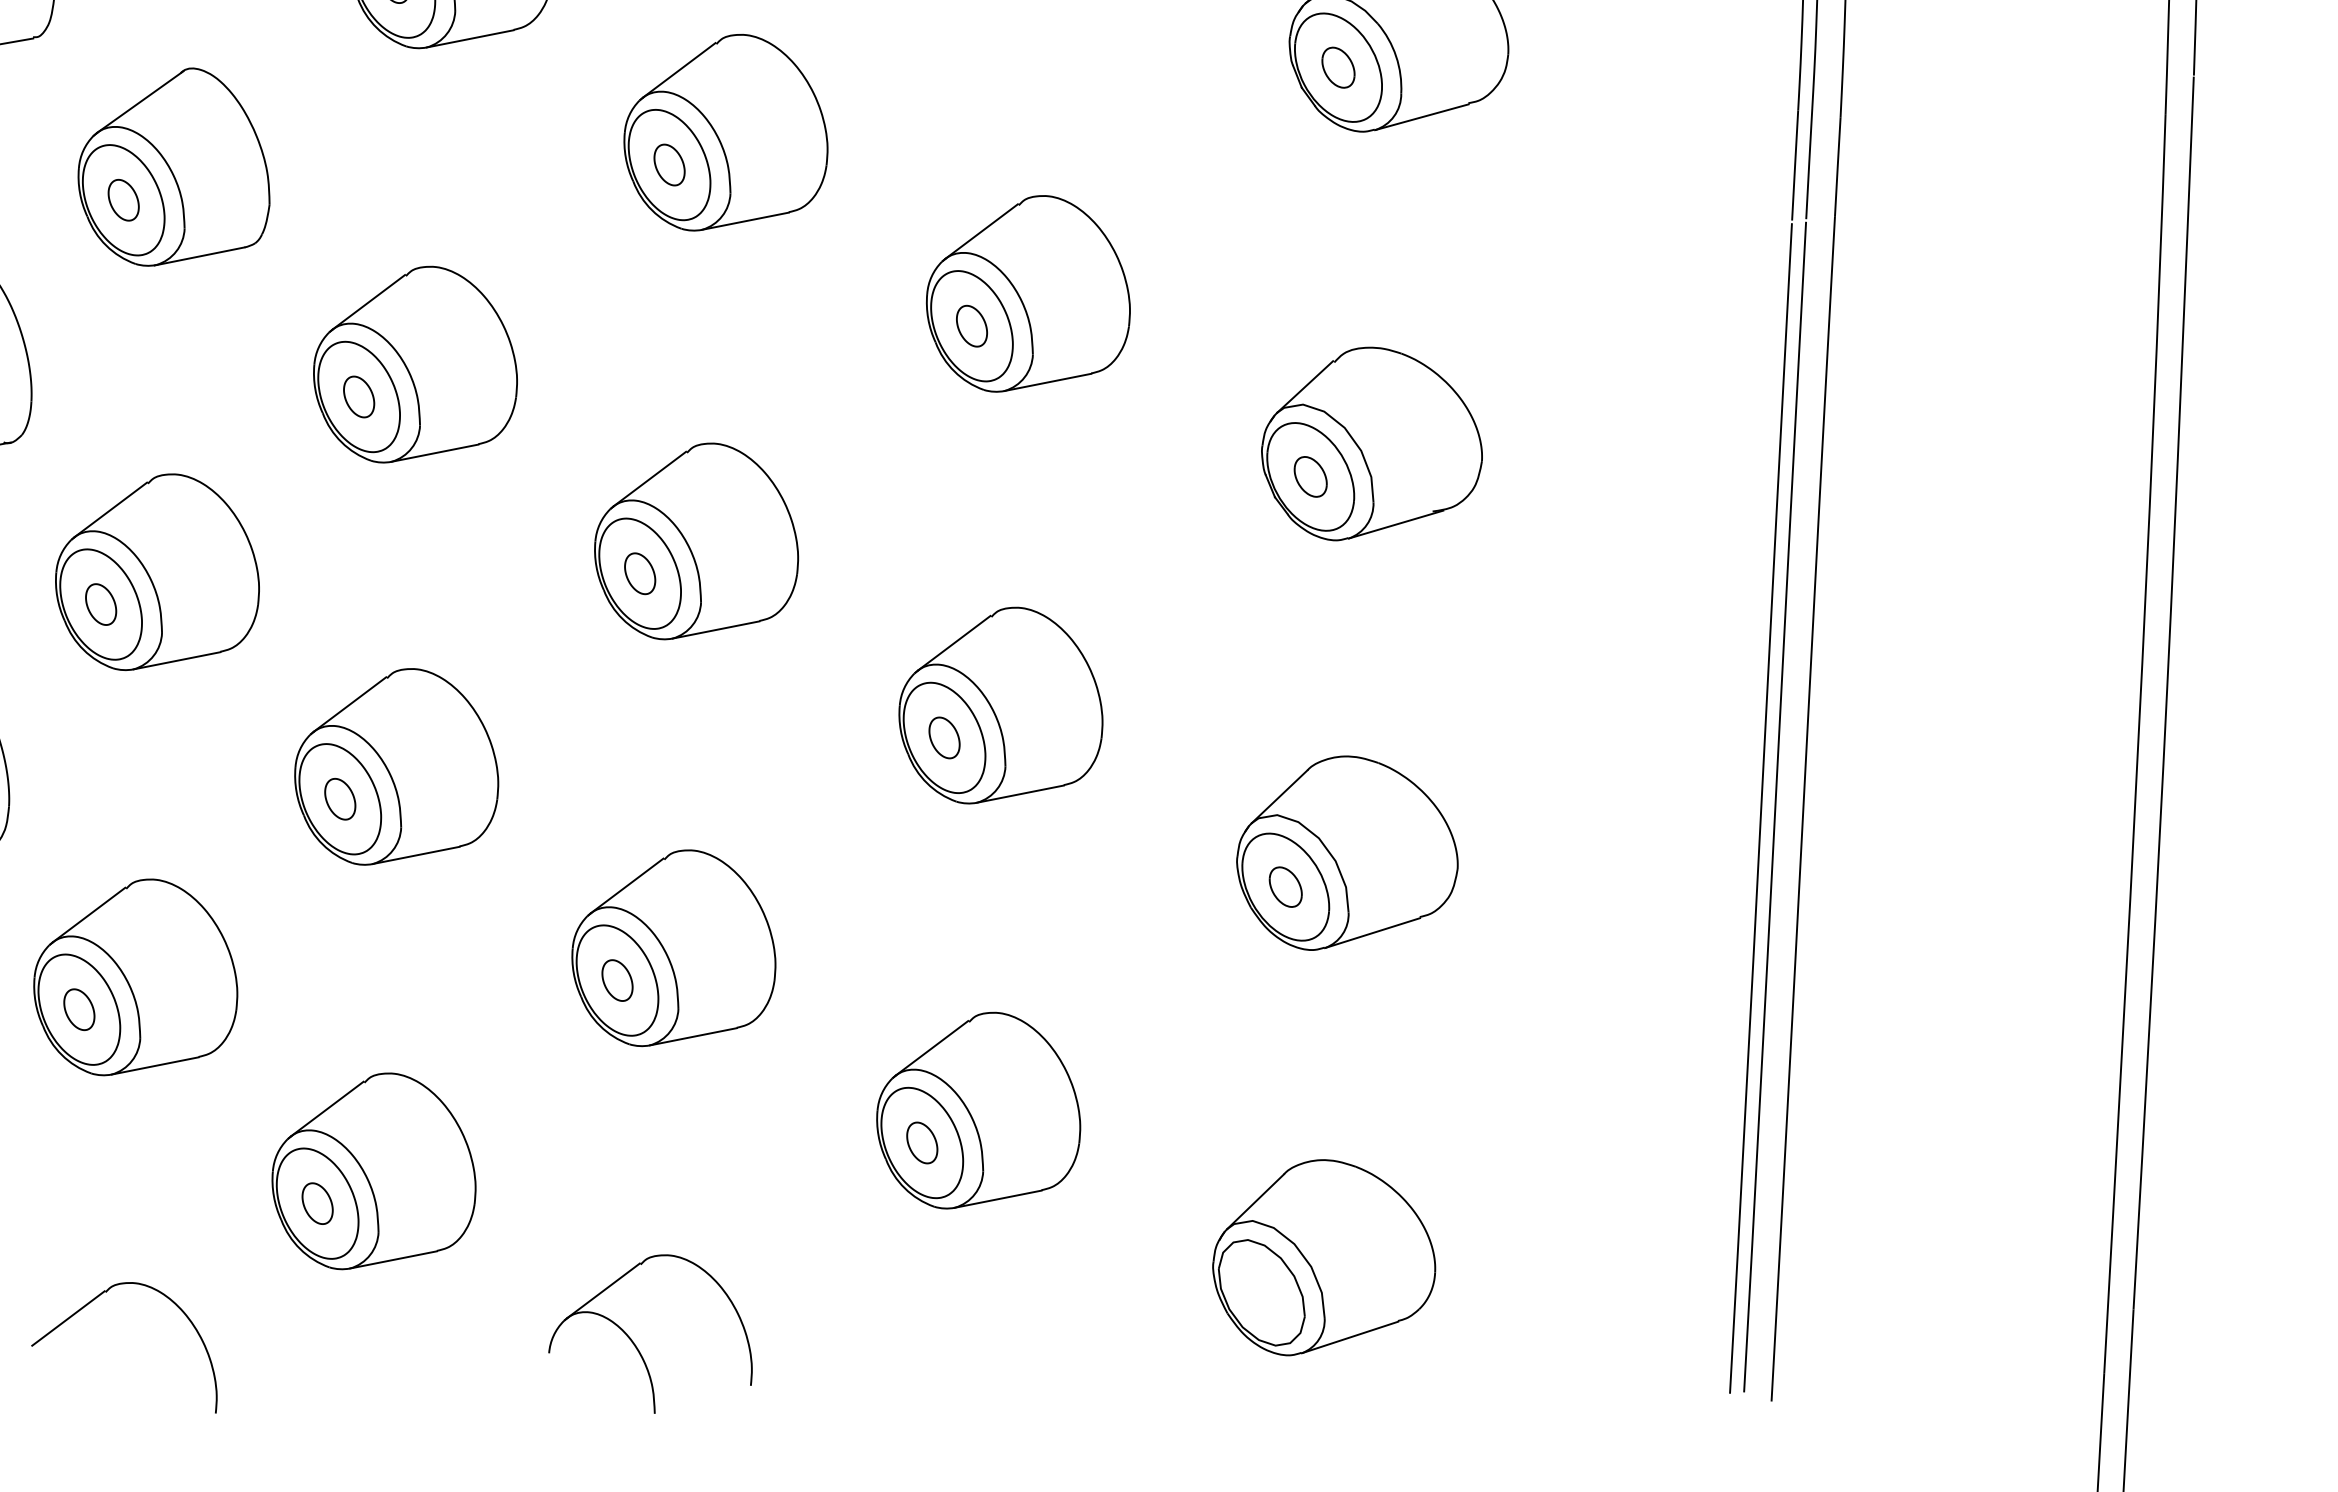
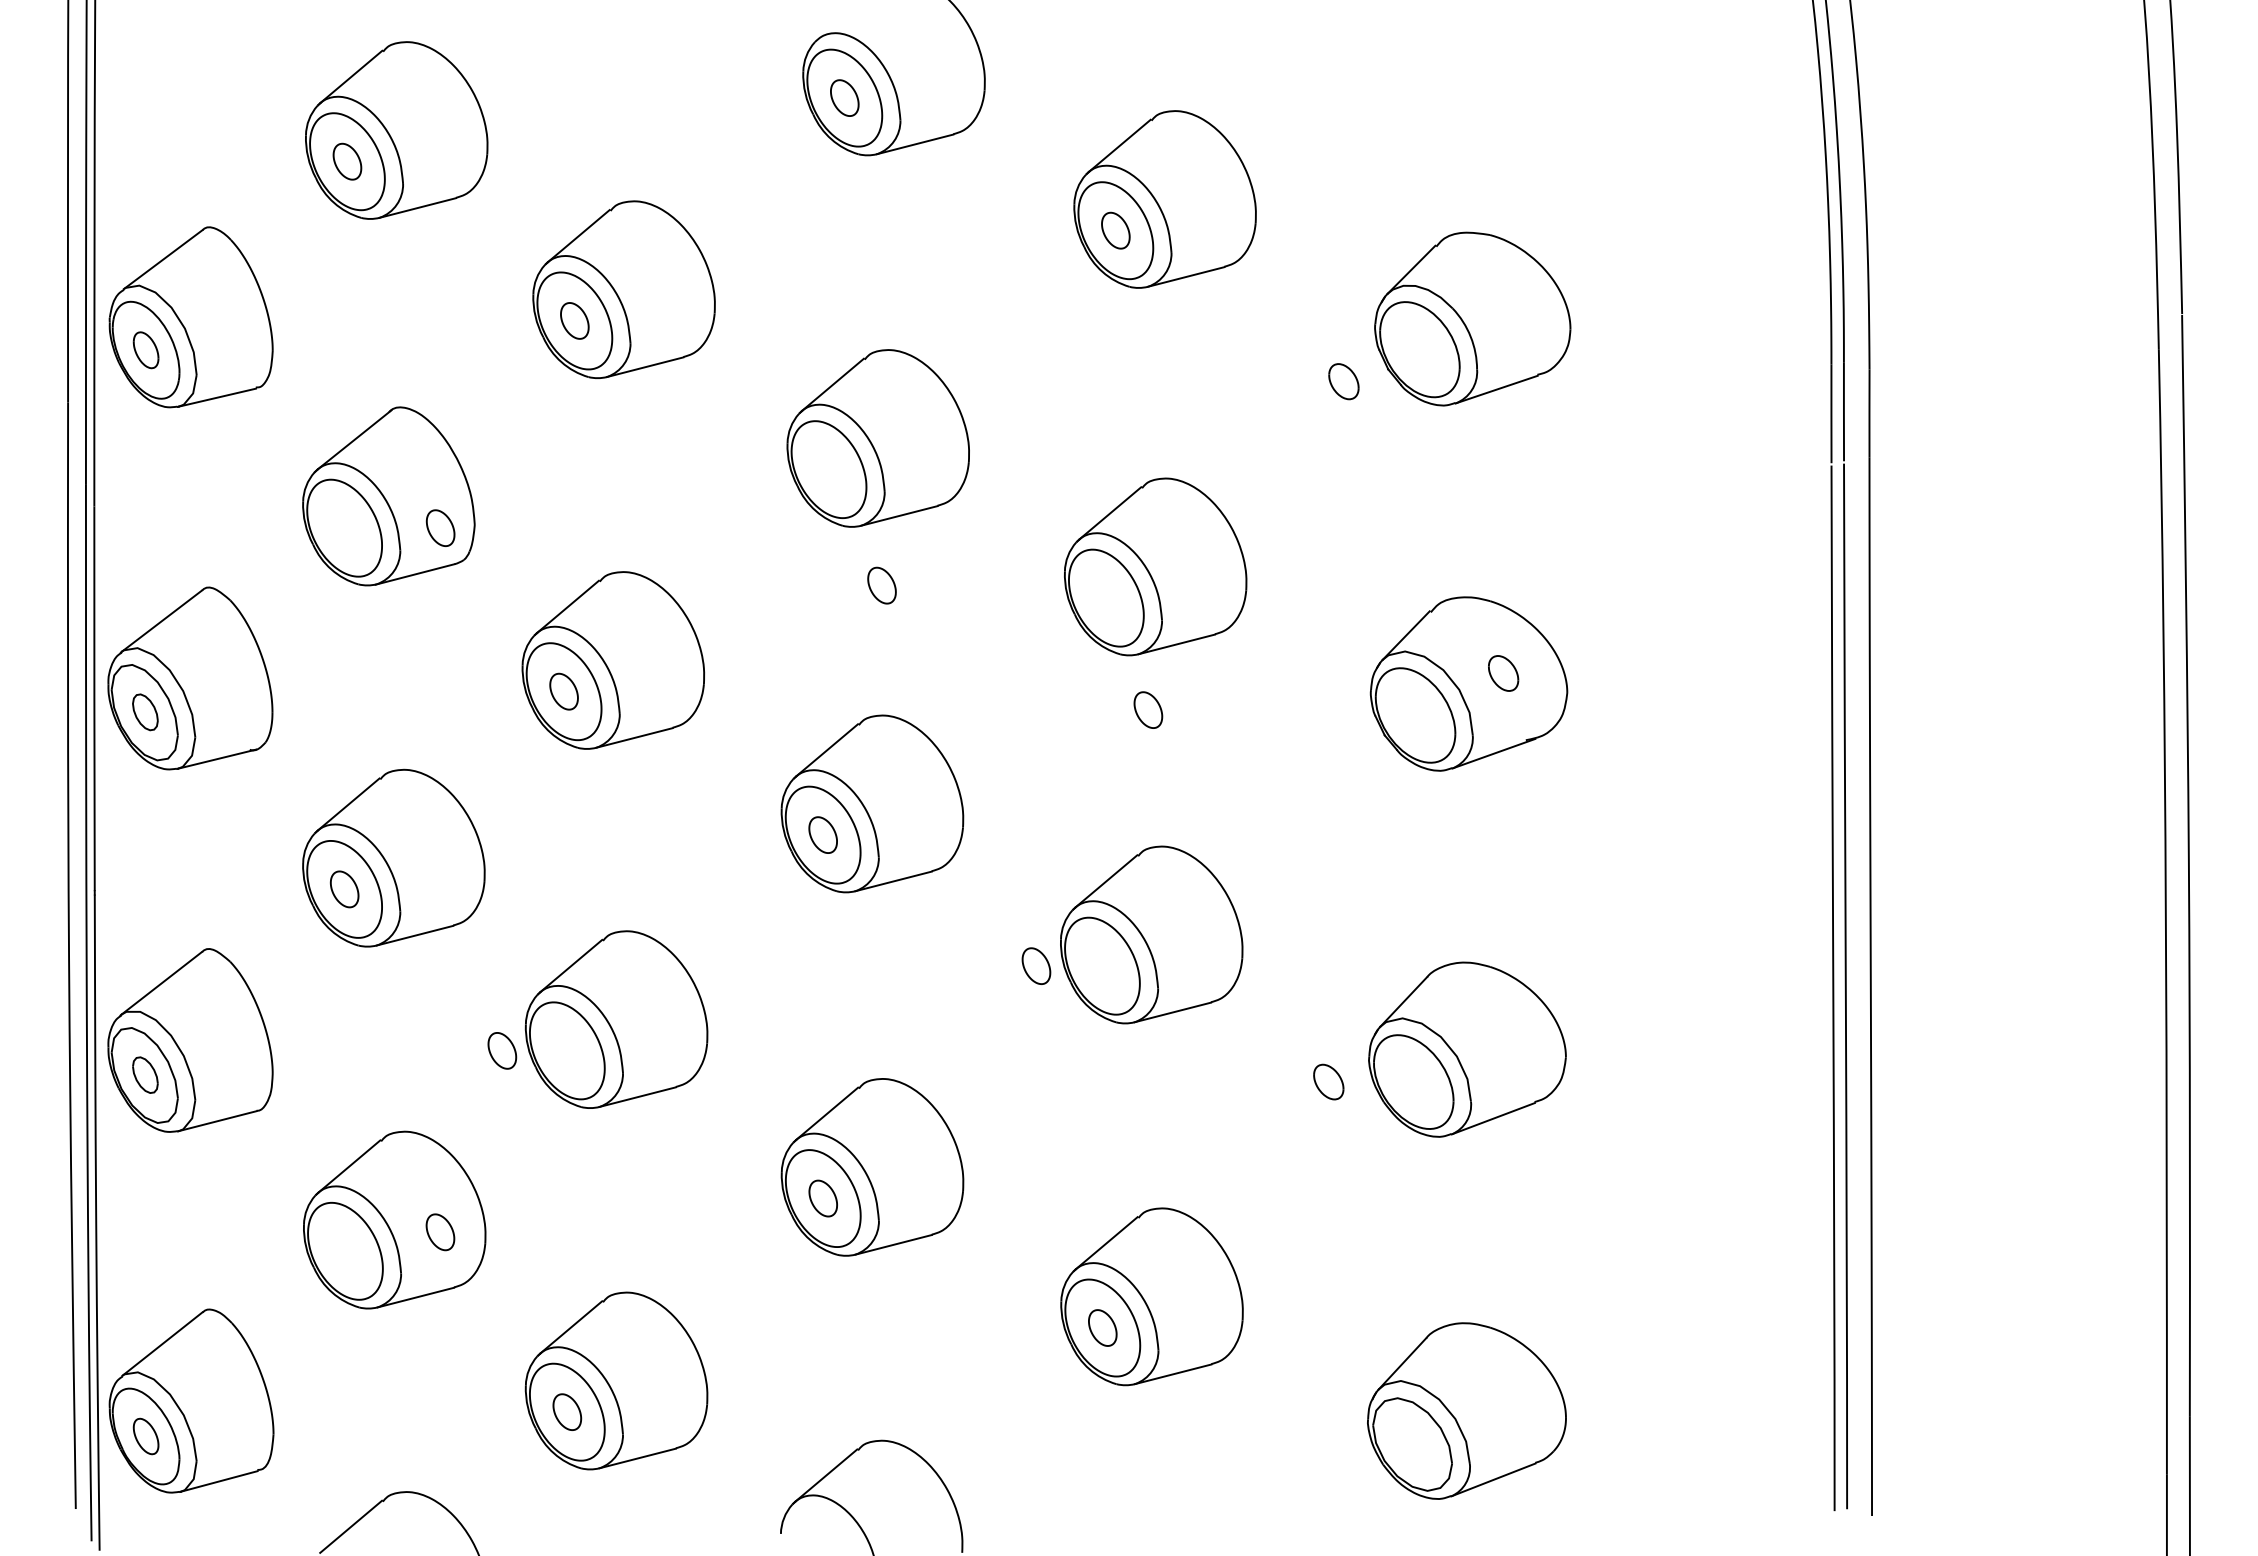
part: (1338, 67) -> (1343, 381), moved
part: (668, 164) -> (881, 585), moved
part: (123, 199) -> (440, 527), moved
part: (972, 325) -> (1148, 709), moved
part: (1310, 476) -> (1503, 673), moved
part: (944, 737) -> (1036, 965), moved
part: (340, 798) -> (502, 1050), moved
part: (1285, 886) -> (1328, 1081), moved
part: (79, 1009) -> (440, 1232), moved

